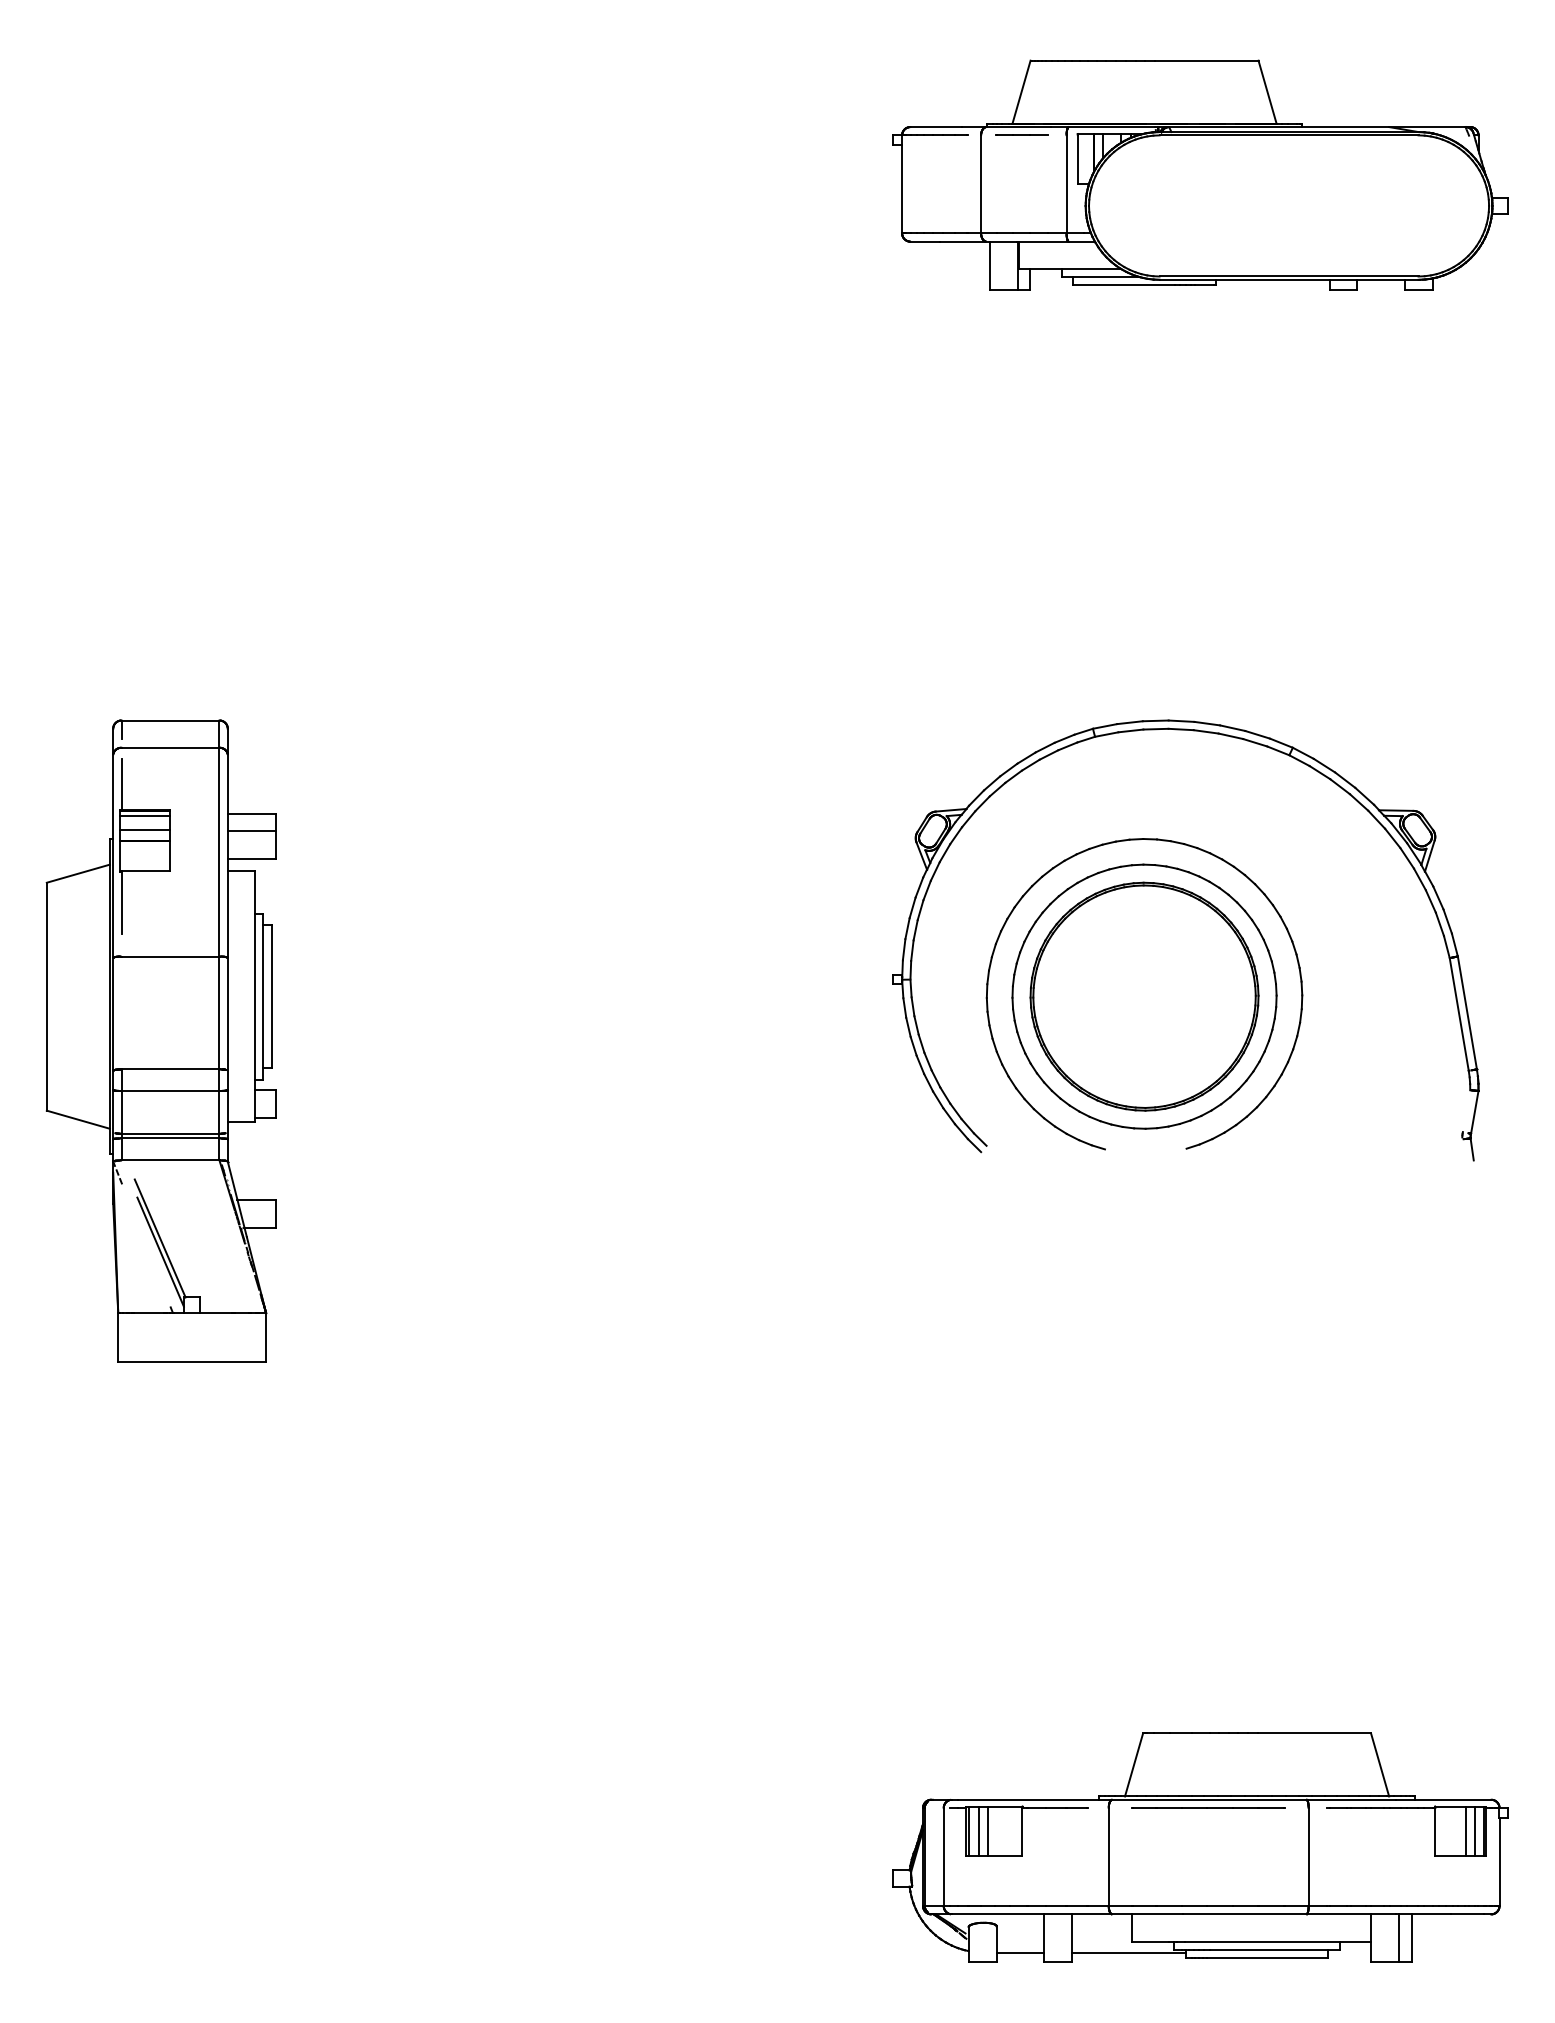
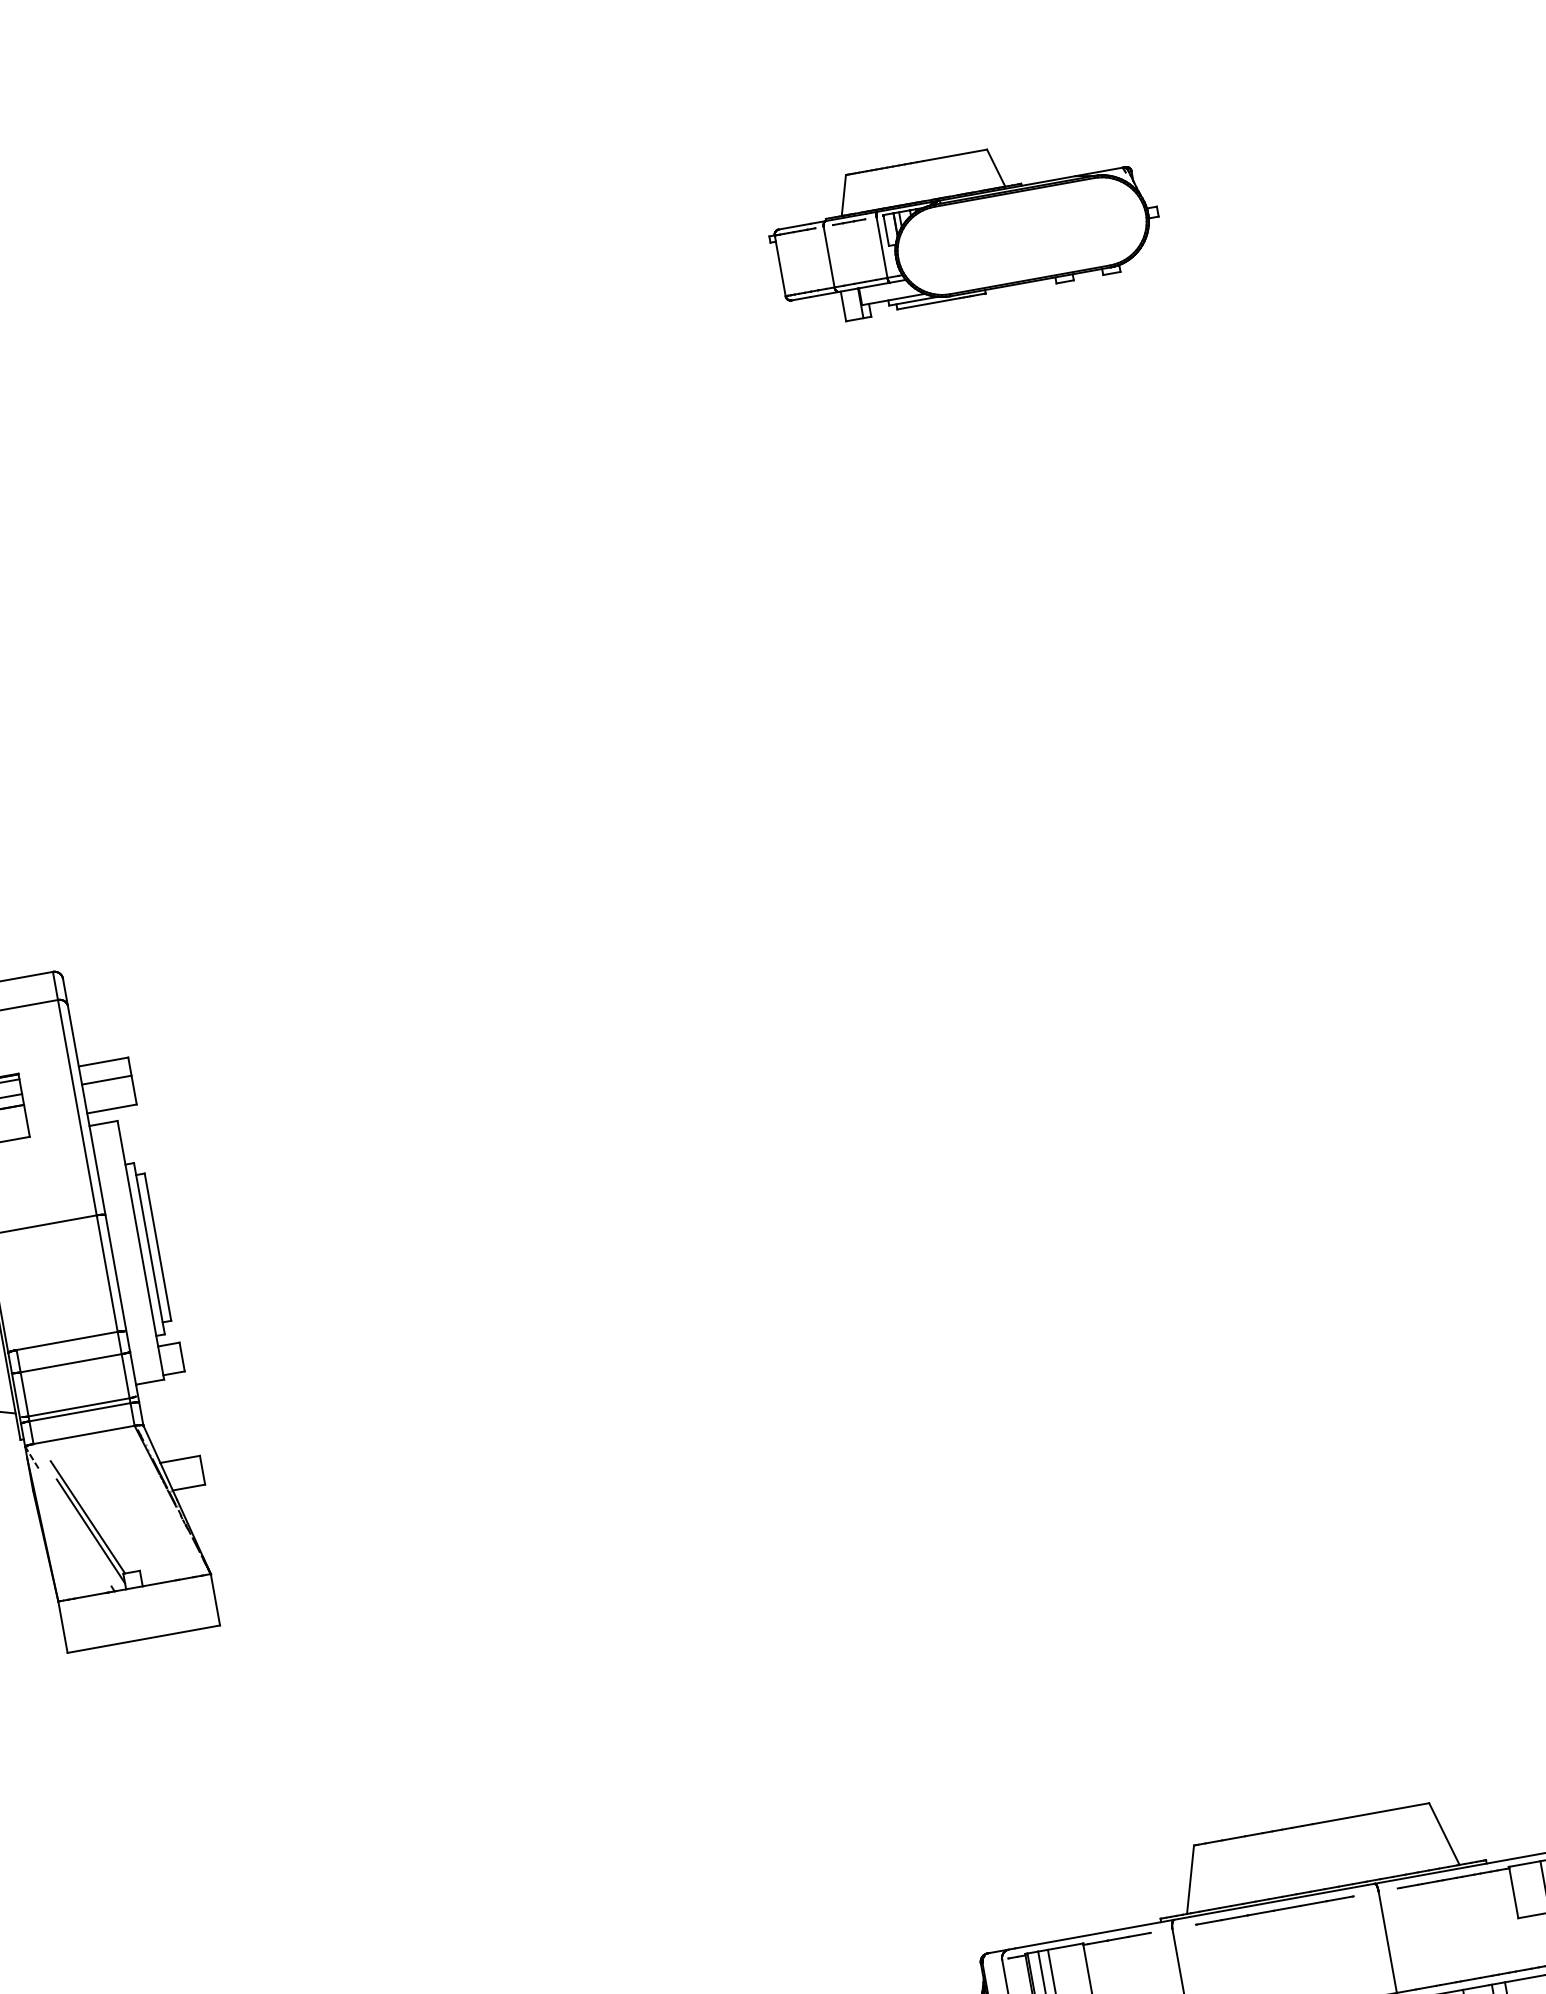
part: (1200, 174) -> (963, 226), size x0.6
part: (1185, 940) -> (1090, 1019), removed

